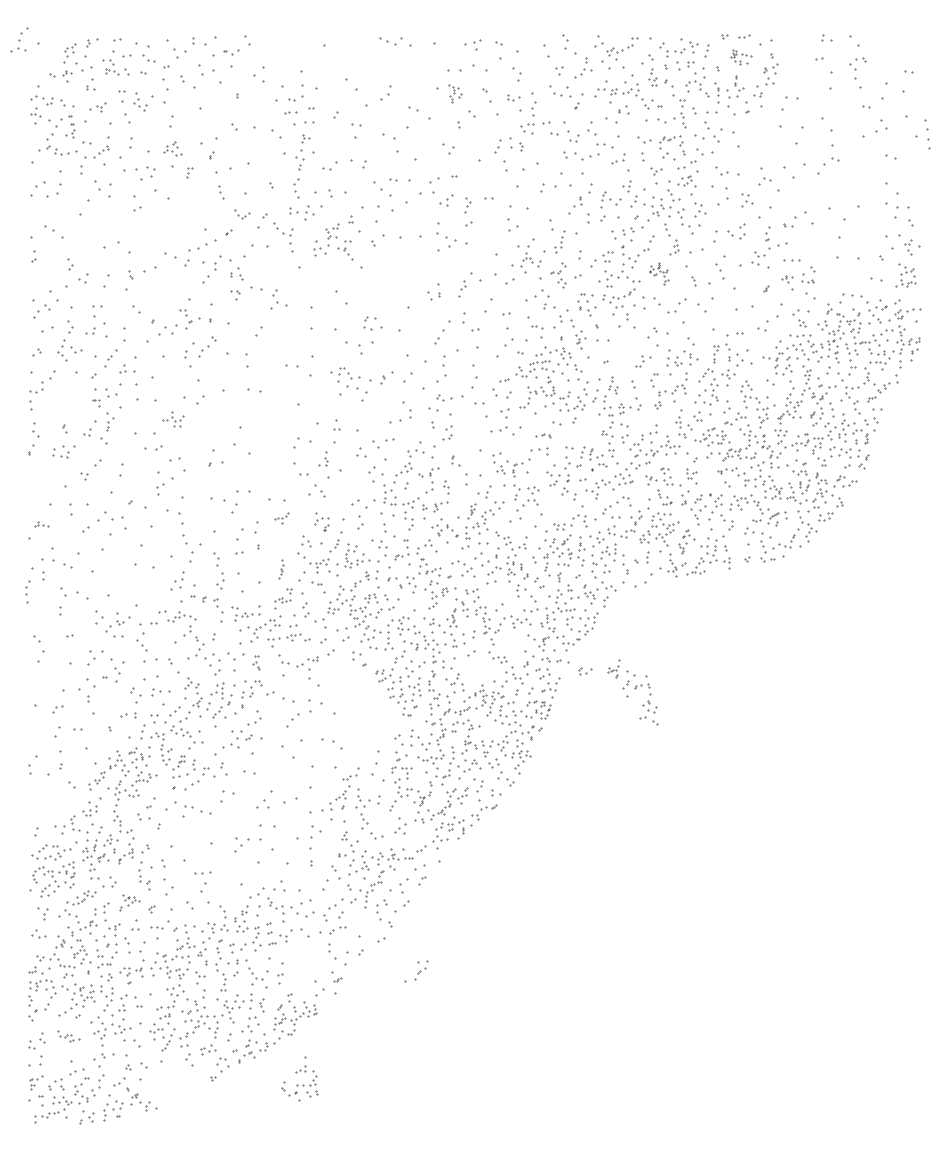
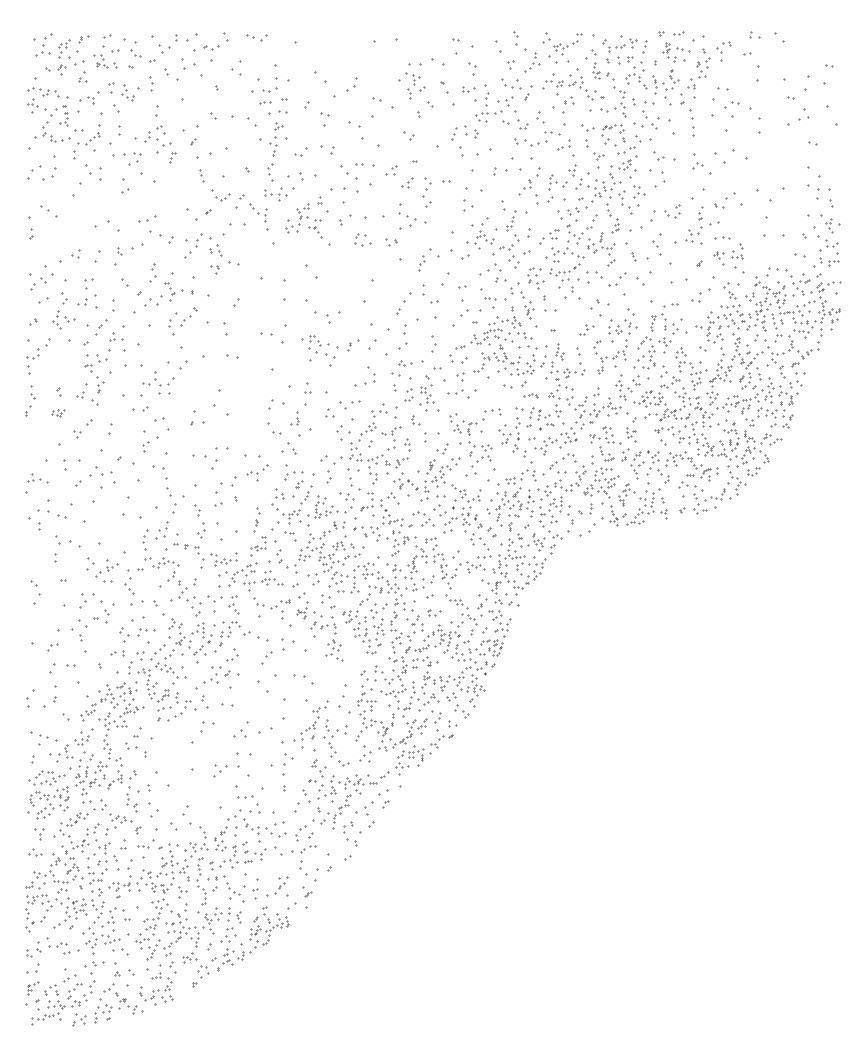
part: (19, 39) -> (43, 44), moved
part: (390, 40) -> (256, 37), moved
part: (472, 44) -> (505, 101), moved
part: (741, 57) -> (676, 52), size x1.43
part: (857, 68) -> (723, 51), moved
part: (166, 91) -> (151, 83), size x0.62
part: (455, 93) -> (415, 85), size x1.67
part: (98, 106) -> (89, 97), size x1.43
part: (926, 134) -> (691, 122), moved
part: (172, 148) -> (157, 135), size x1.67
part: (831, 161) -> (731, 104), moved
part: (429, 186) -> (391, 170), size x0.62
part: (747, 199) -> (682, 182), removed
part: (467, 205) -> (426, 187), size x1.43
part: (241, 214) -> (220, 195), size x1.43
part: (197, 246) -> (147, 218), moved
part: (70, 264) -> (64, 241), removed
part: (659, 273) -> (601, 249), size x1.67
part: (558, 275) -> (509, 251), size x1.43
part: (905, 275) -> (826, 251), size x1.43
part: (434, 296) -> (391, 242), moved
part: (273, 298) -> (152, 272), moved
part: (372, 322) -> (362, 239), moved
part: (475, 376) -> (433, 343), size x0.71
part: (173, 419) -> (158, 382), size x1.67
part: (467, 431) -> (426, 393), added
part: (542, 435) -> (530, 395), moved
part: (64, 452) -> (58, 413), size x0.62
part: (282, 517) -> (257, 472), size x1.67
part: (321, 522) -> (293, 476), size x1.43
part: (41, 524) -> (37, 478), size x1.67
part: (281, 569) -> (256, 519), size x1.43
part: (27, 591) -> (145, 539), moved
part: (255, 662) -> (233, 604), size x1.43
part: (585, 671) -> (434, 612), moved
part: (632, 691) -> (319, 631), moved
part: (187, 809) -> (43, 738), moved
part: (203, 872) -> (245, 796), moved
part: (129, 903) -> (118, 824), size x1.43
part: (416, 971) -> (277, 886), moved
part: (68, 1035) -> (62, 945), size x1.67
part: (300, 1078) -> (156, 984), moved

